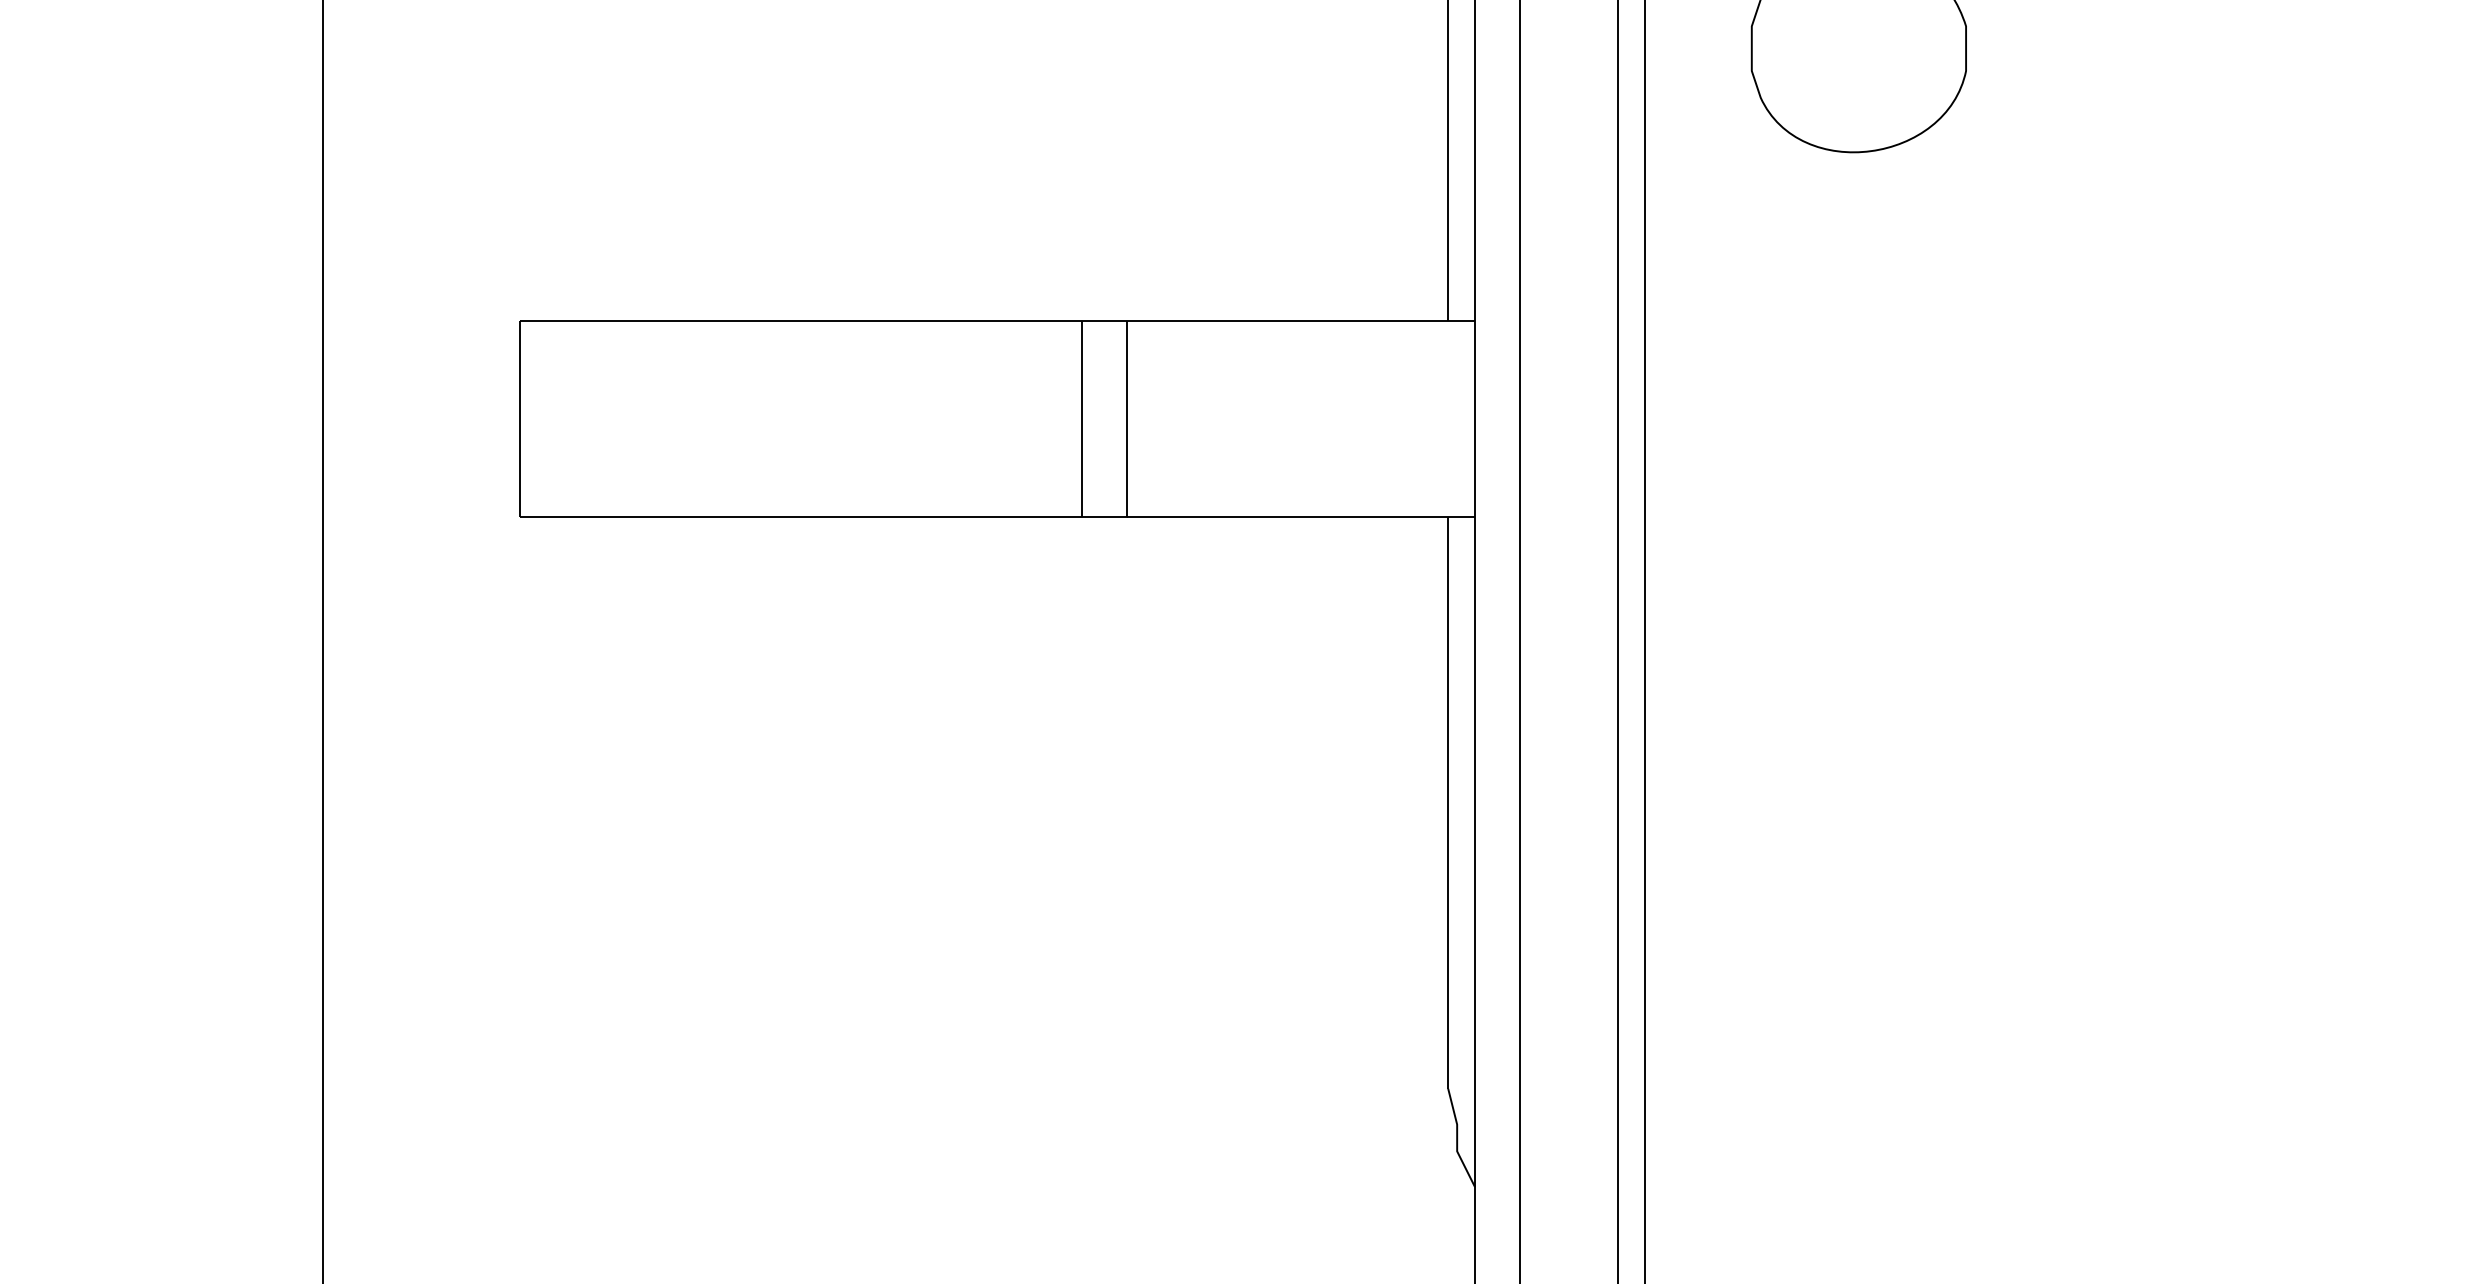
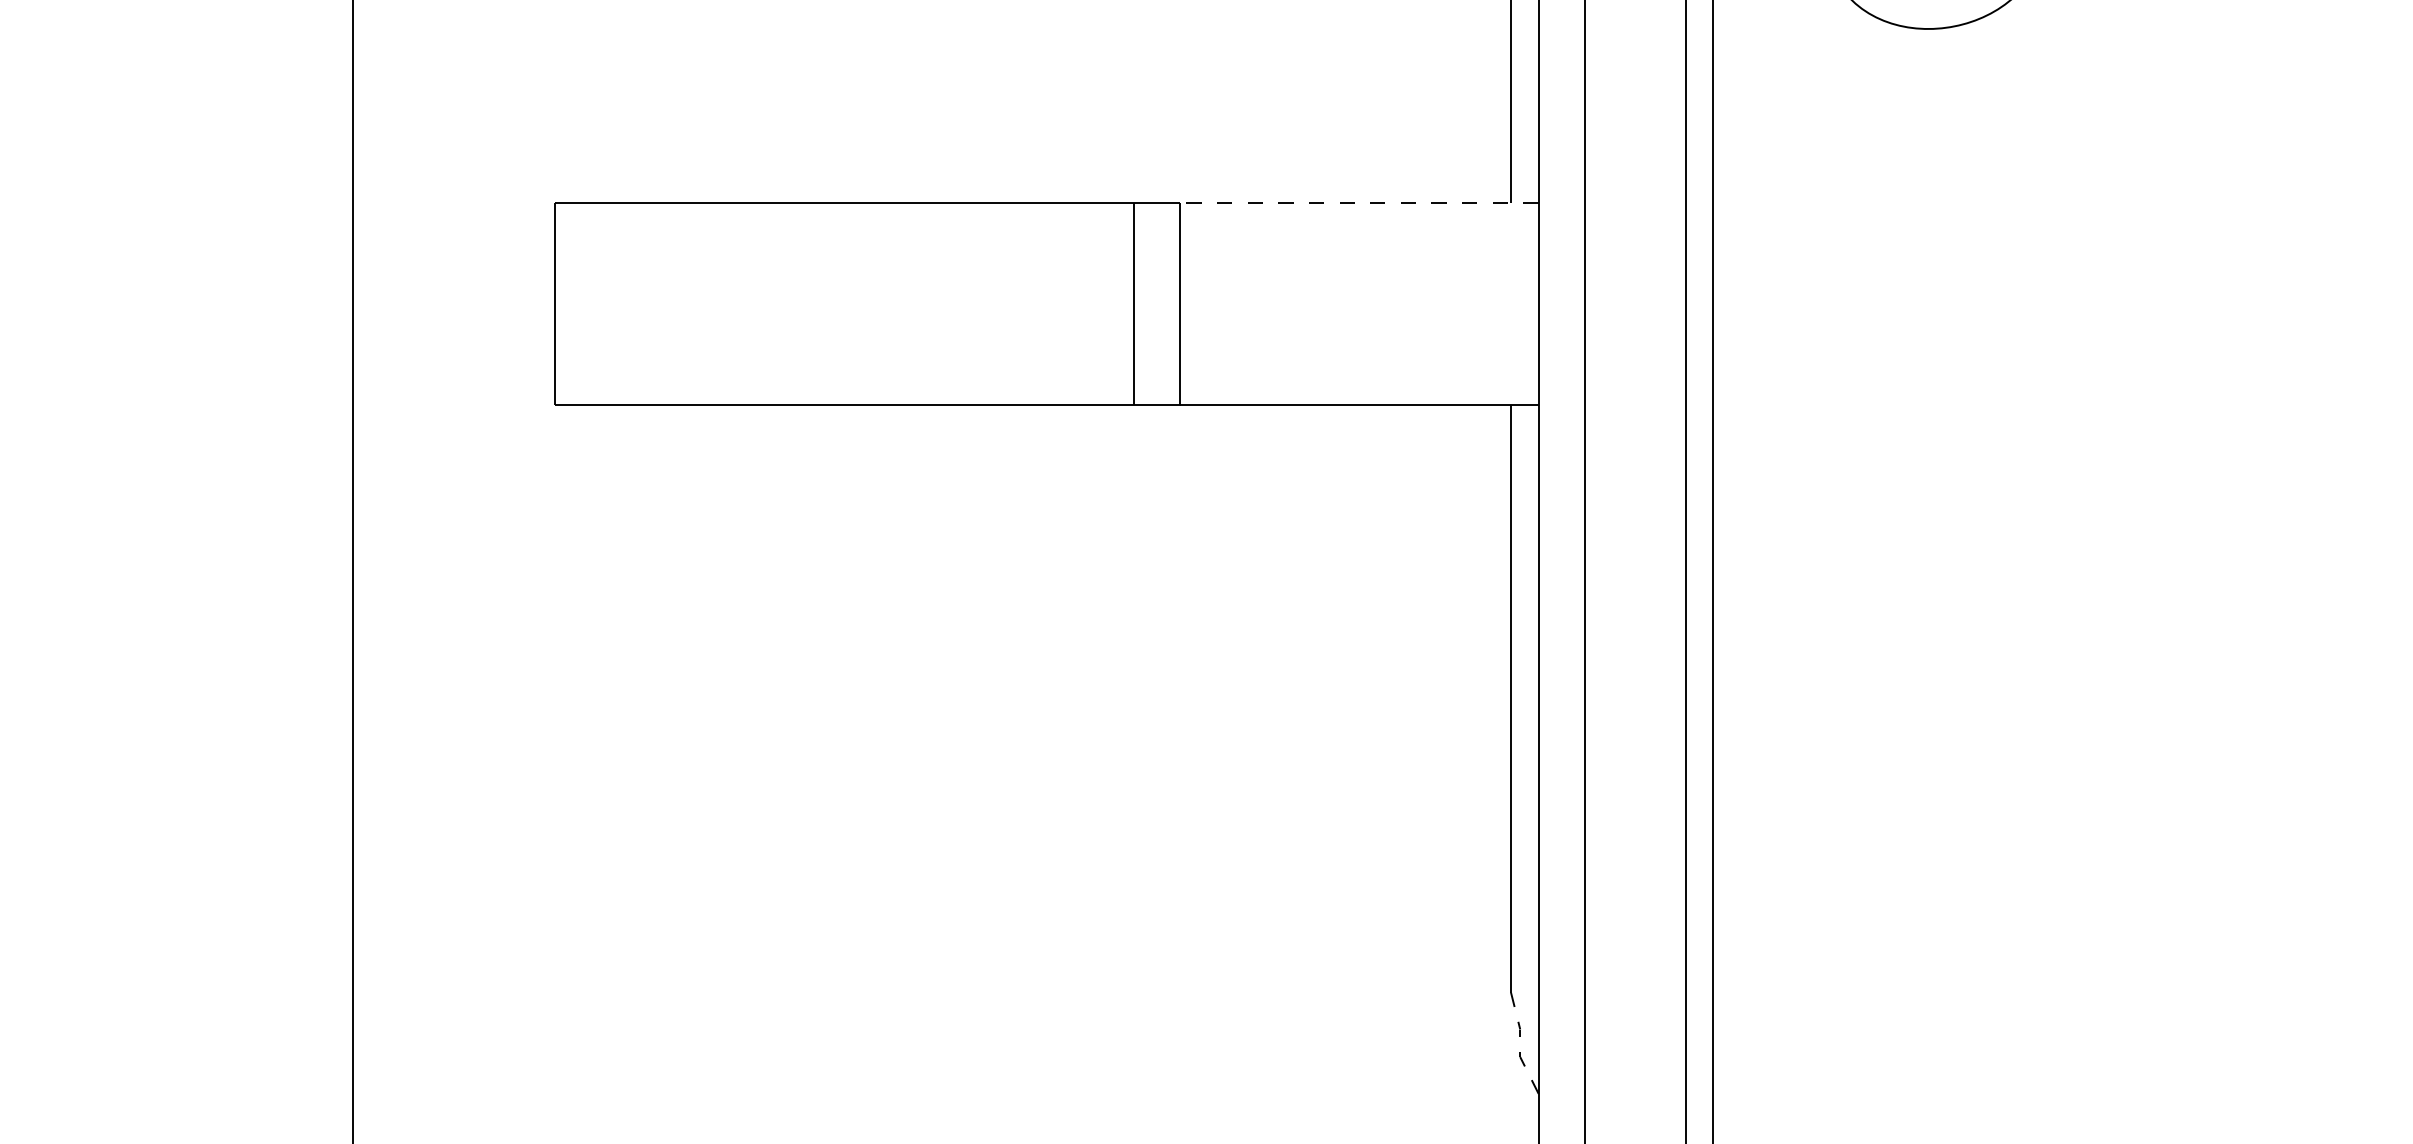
line: (1300, 321) -> (1359, 203), solid -> dashed
line: (1457, 1139) -> (1520, 1044), solid -> dashed

